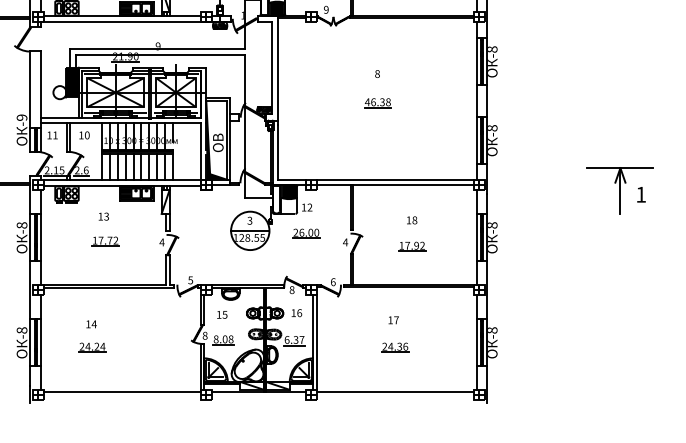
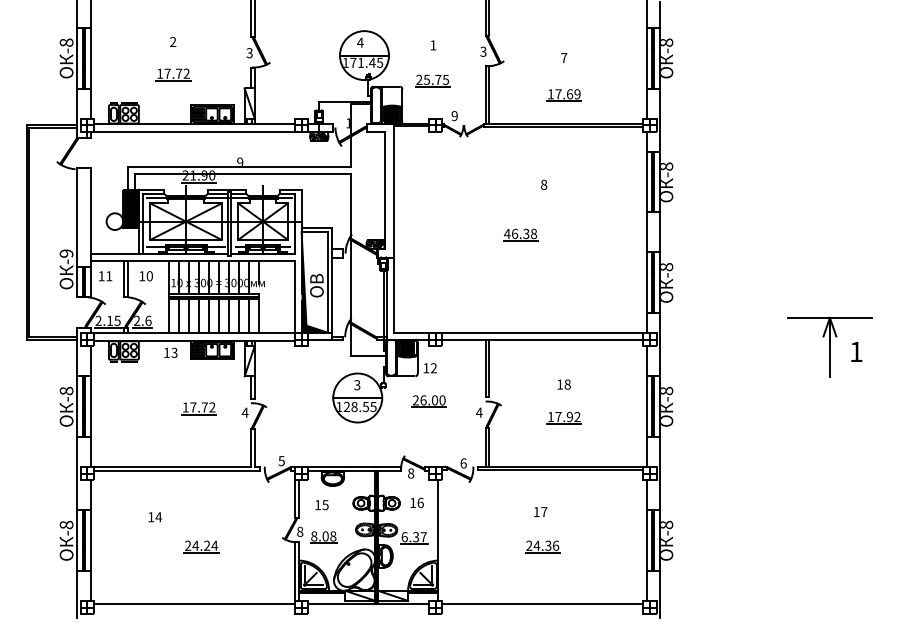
text: (377, 73) -> (544, 184), moved
text: (103, 216) -> (170, 352), moved
part: (105, 241) -> (198, 408), moved
line: (316, 342) -> (442, 540), removed
part: (92, 347) -> (201, 546), moved

